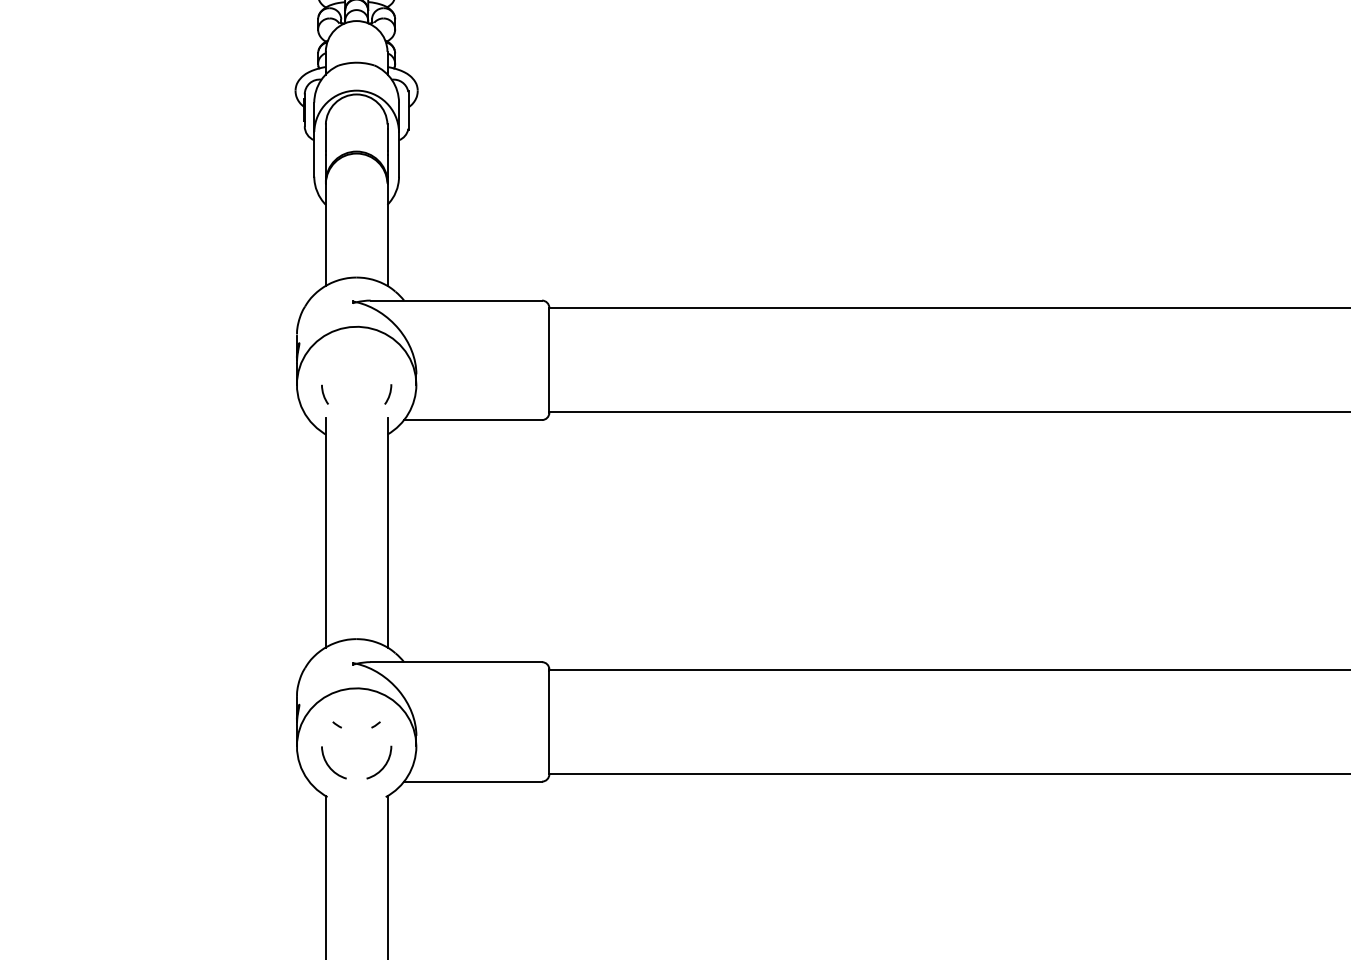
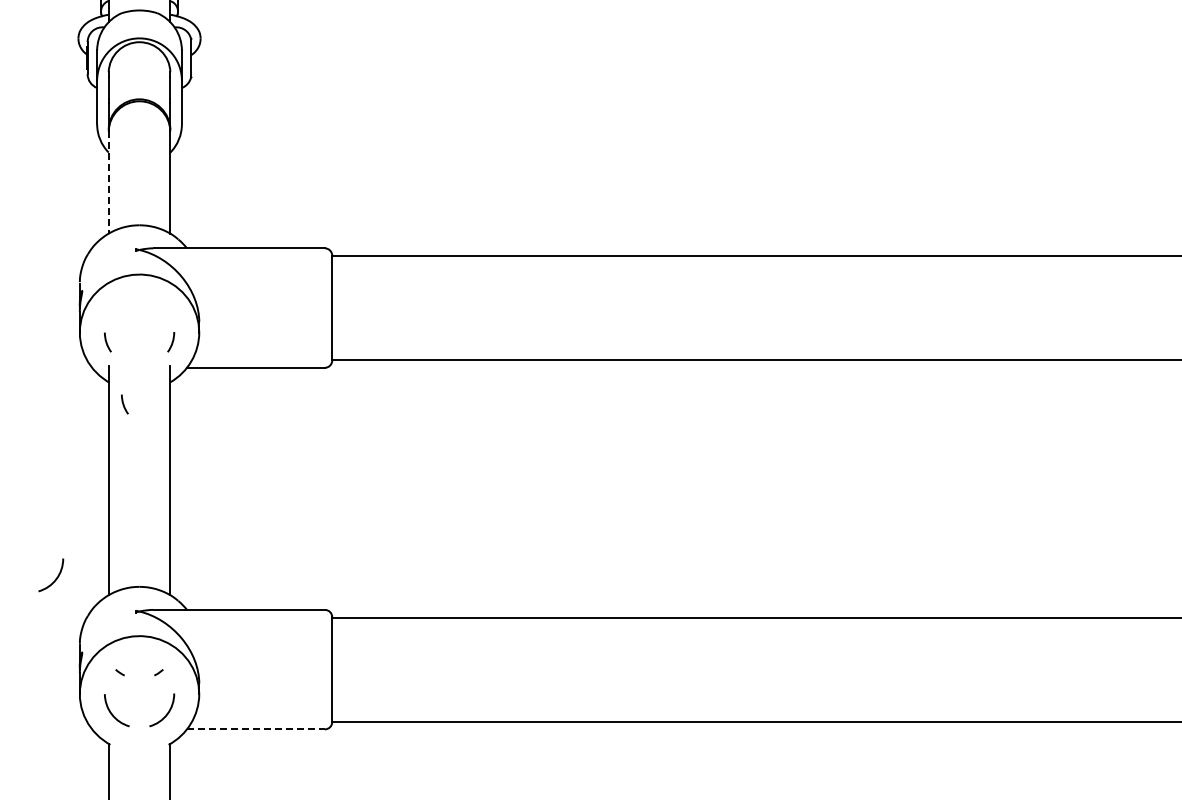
line: (325, 235) -> (108, 183), solid -> dashed
arc: (341, 456) -> (124, 404), added
arc: (273, 629) -> (56, 577), added
line: (473, 781) -> (256, 729), solid -> dashed

